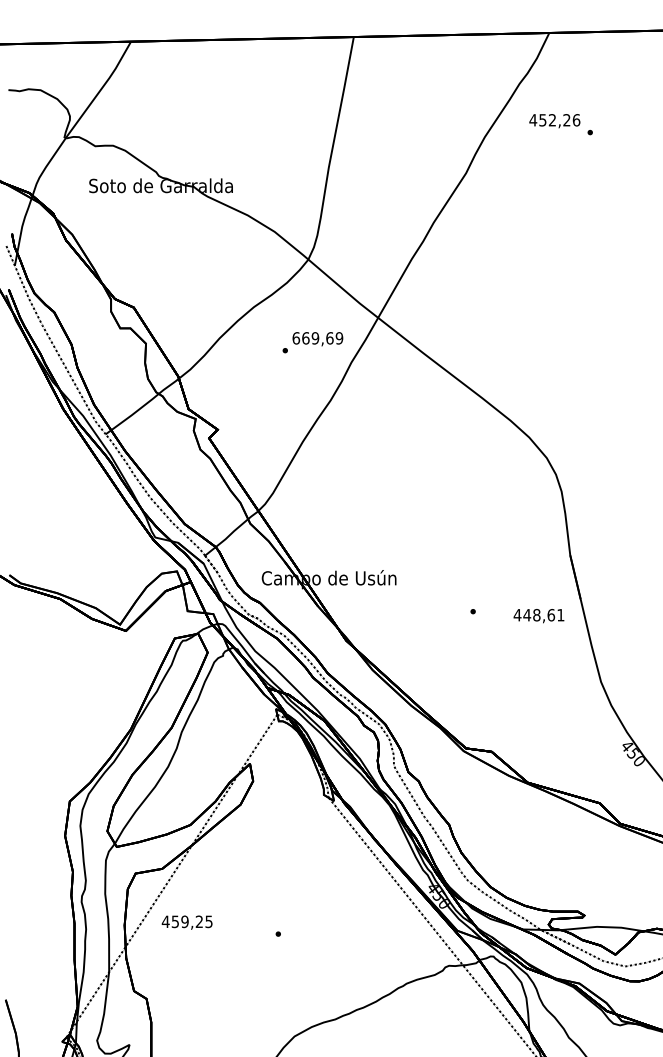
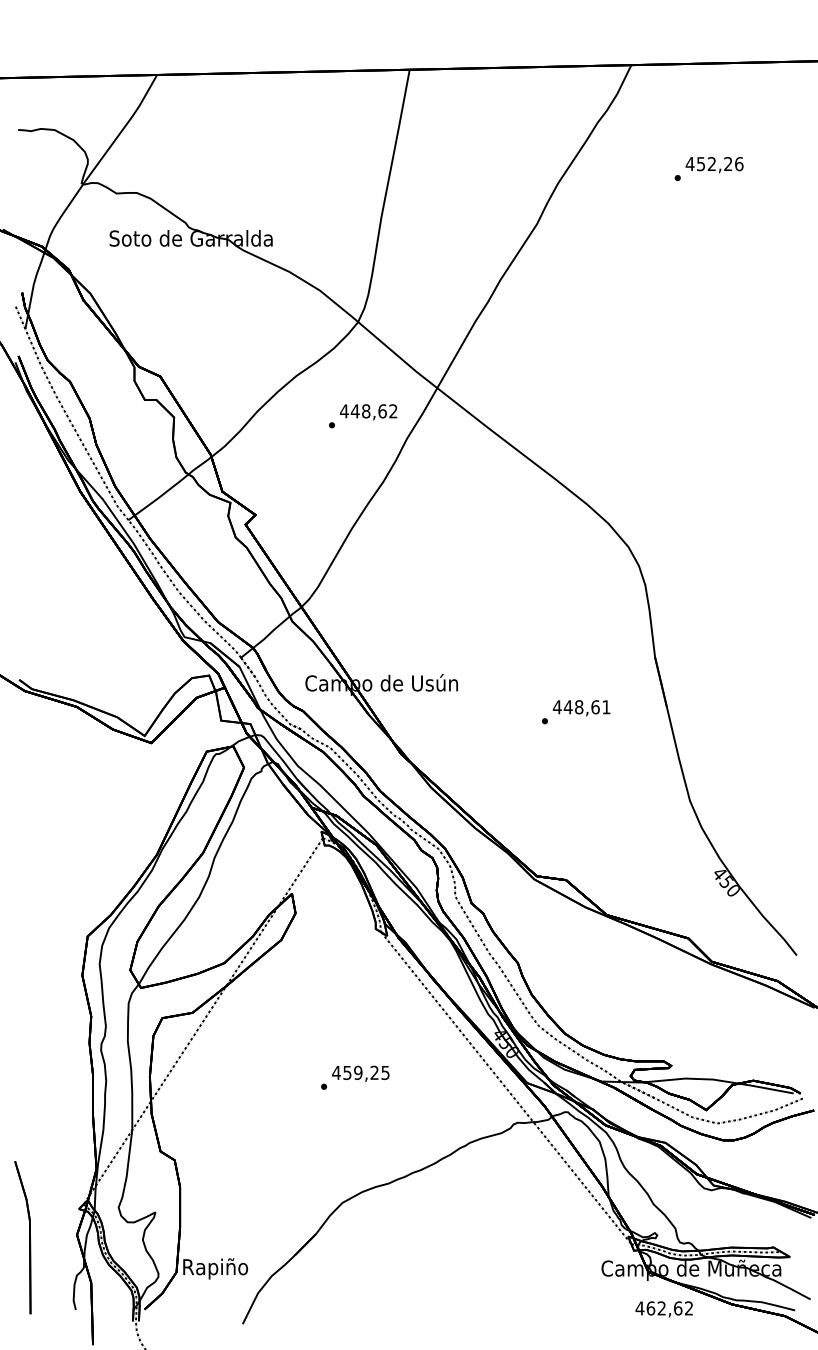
text: (554, 121) -> (714, 165), moved
text: (317, 338) -> (368, 411), 669,69 -> 448,62
text: (538, 616) -> (581, 708), moved
text: (186, 922) -> (360, 1073), moved

